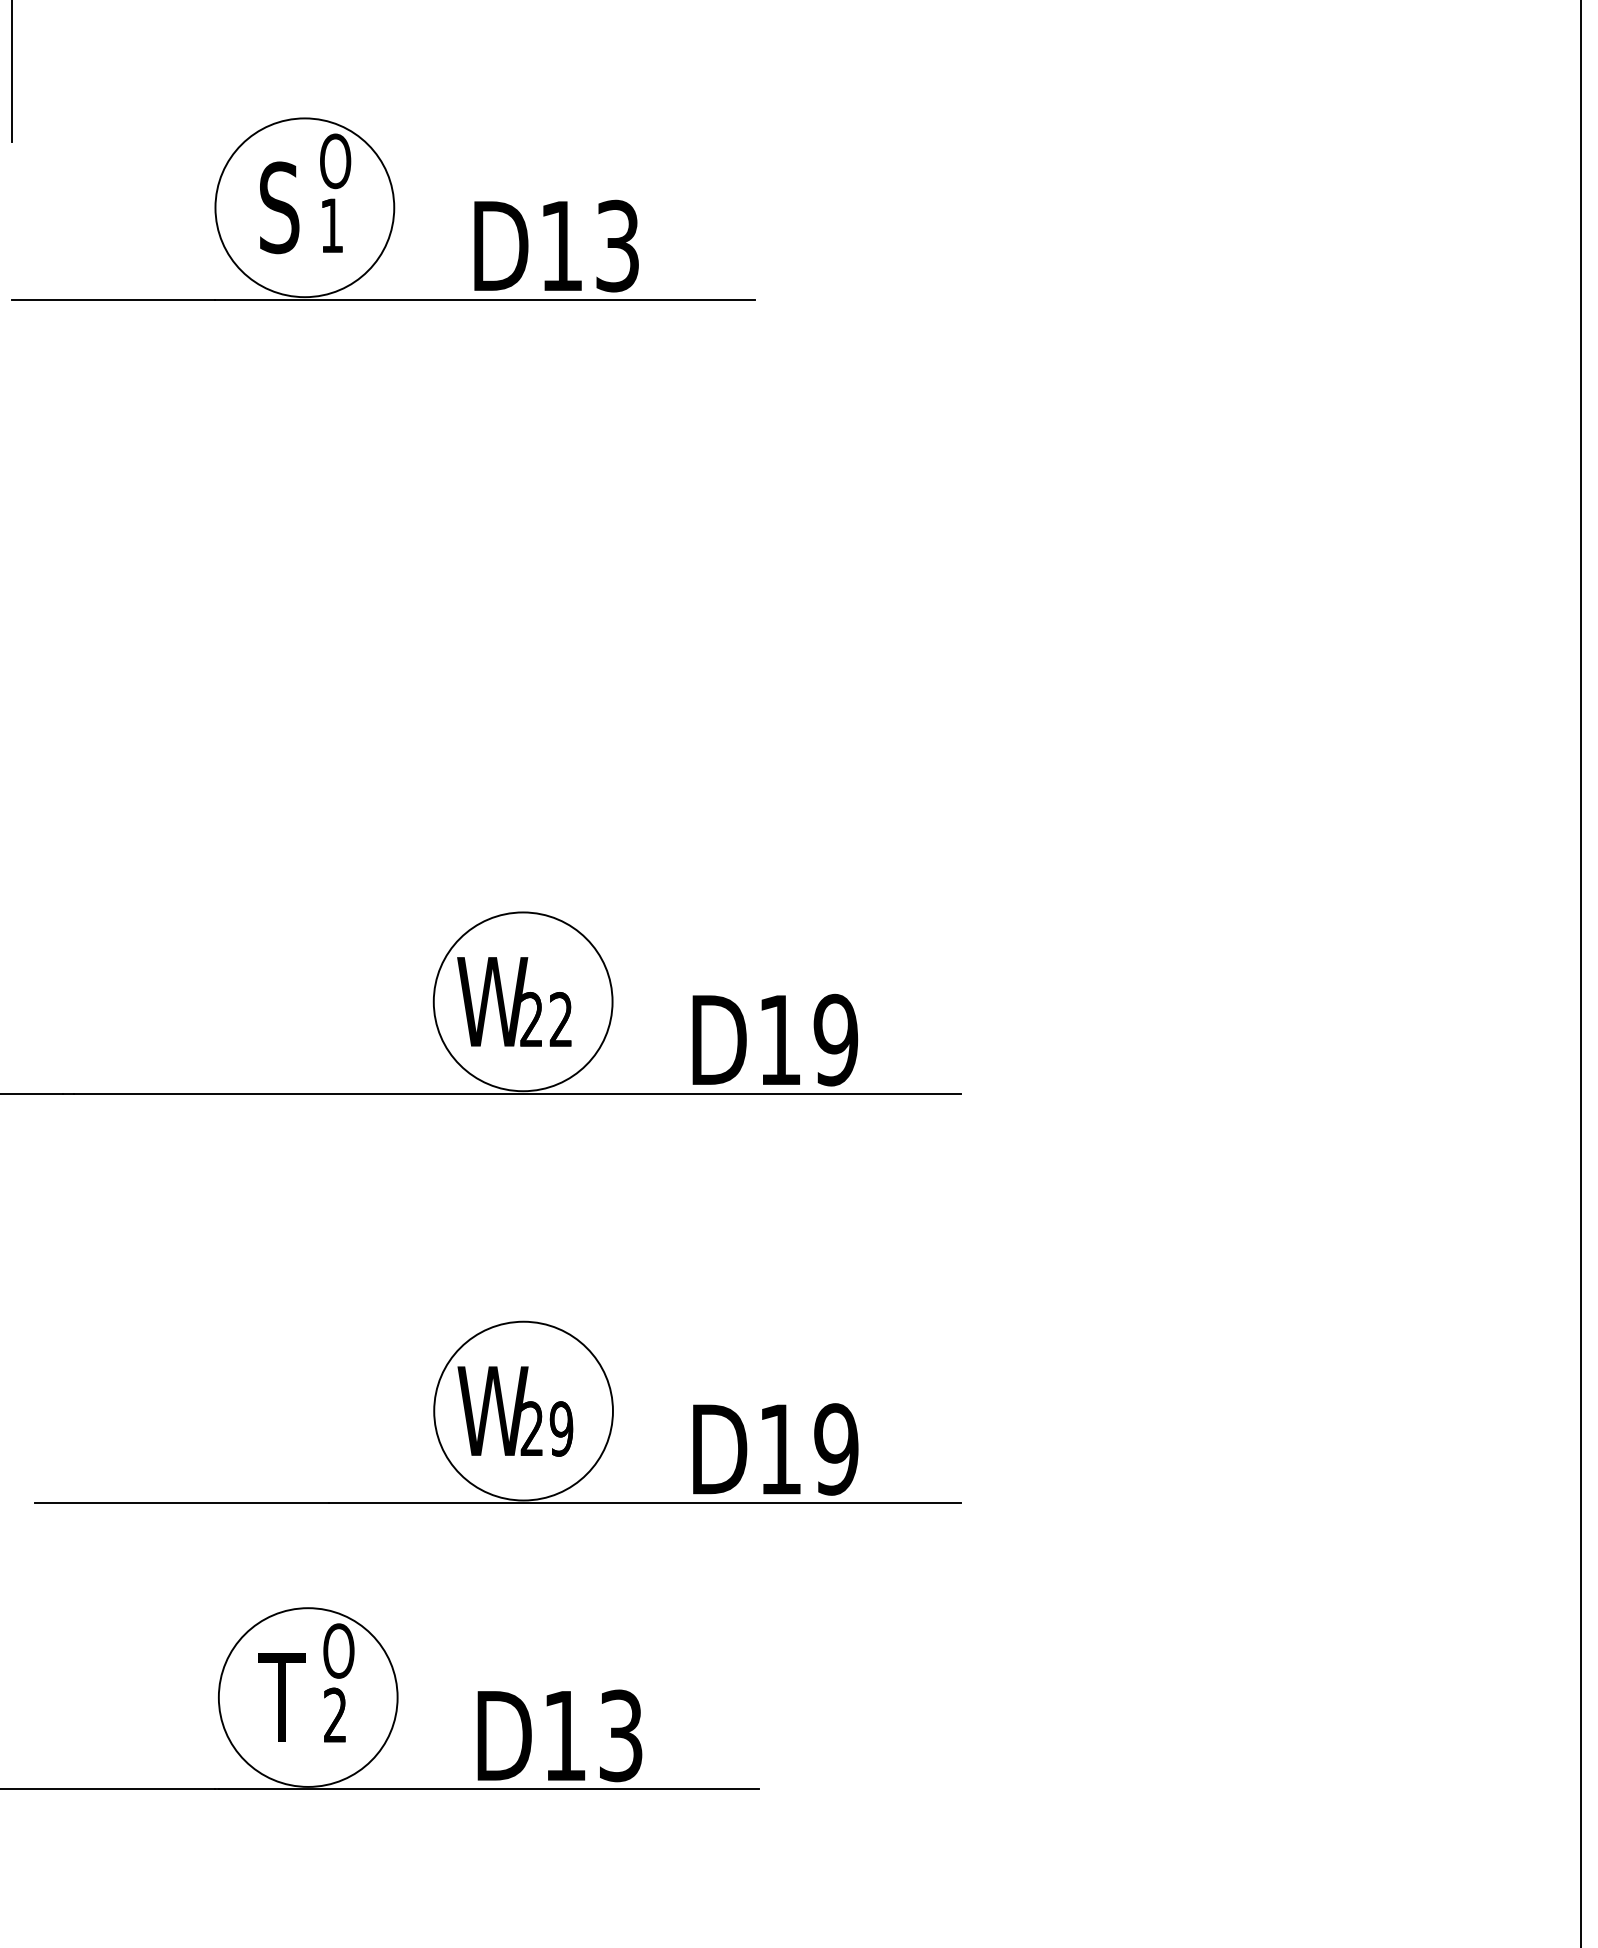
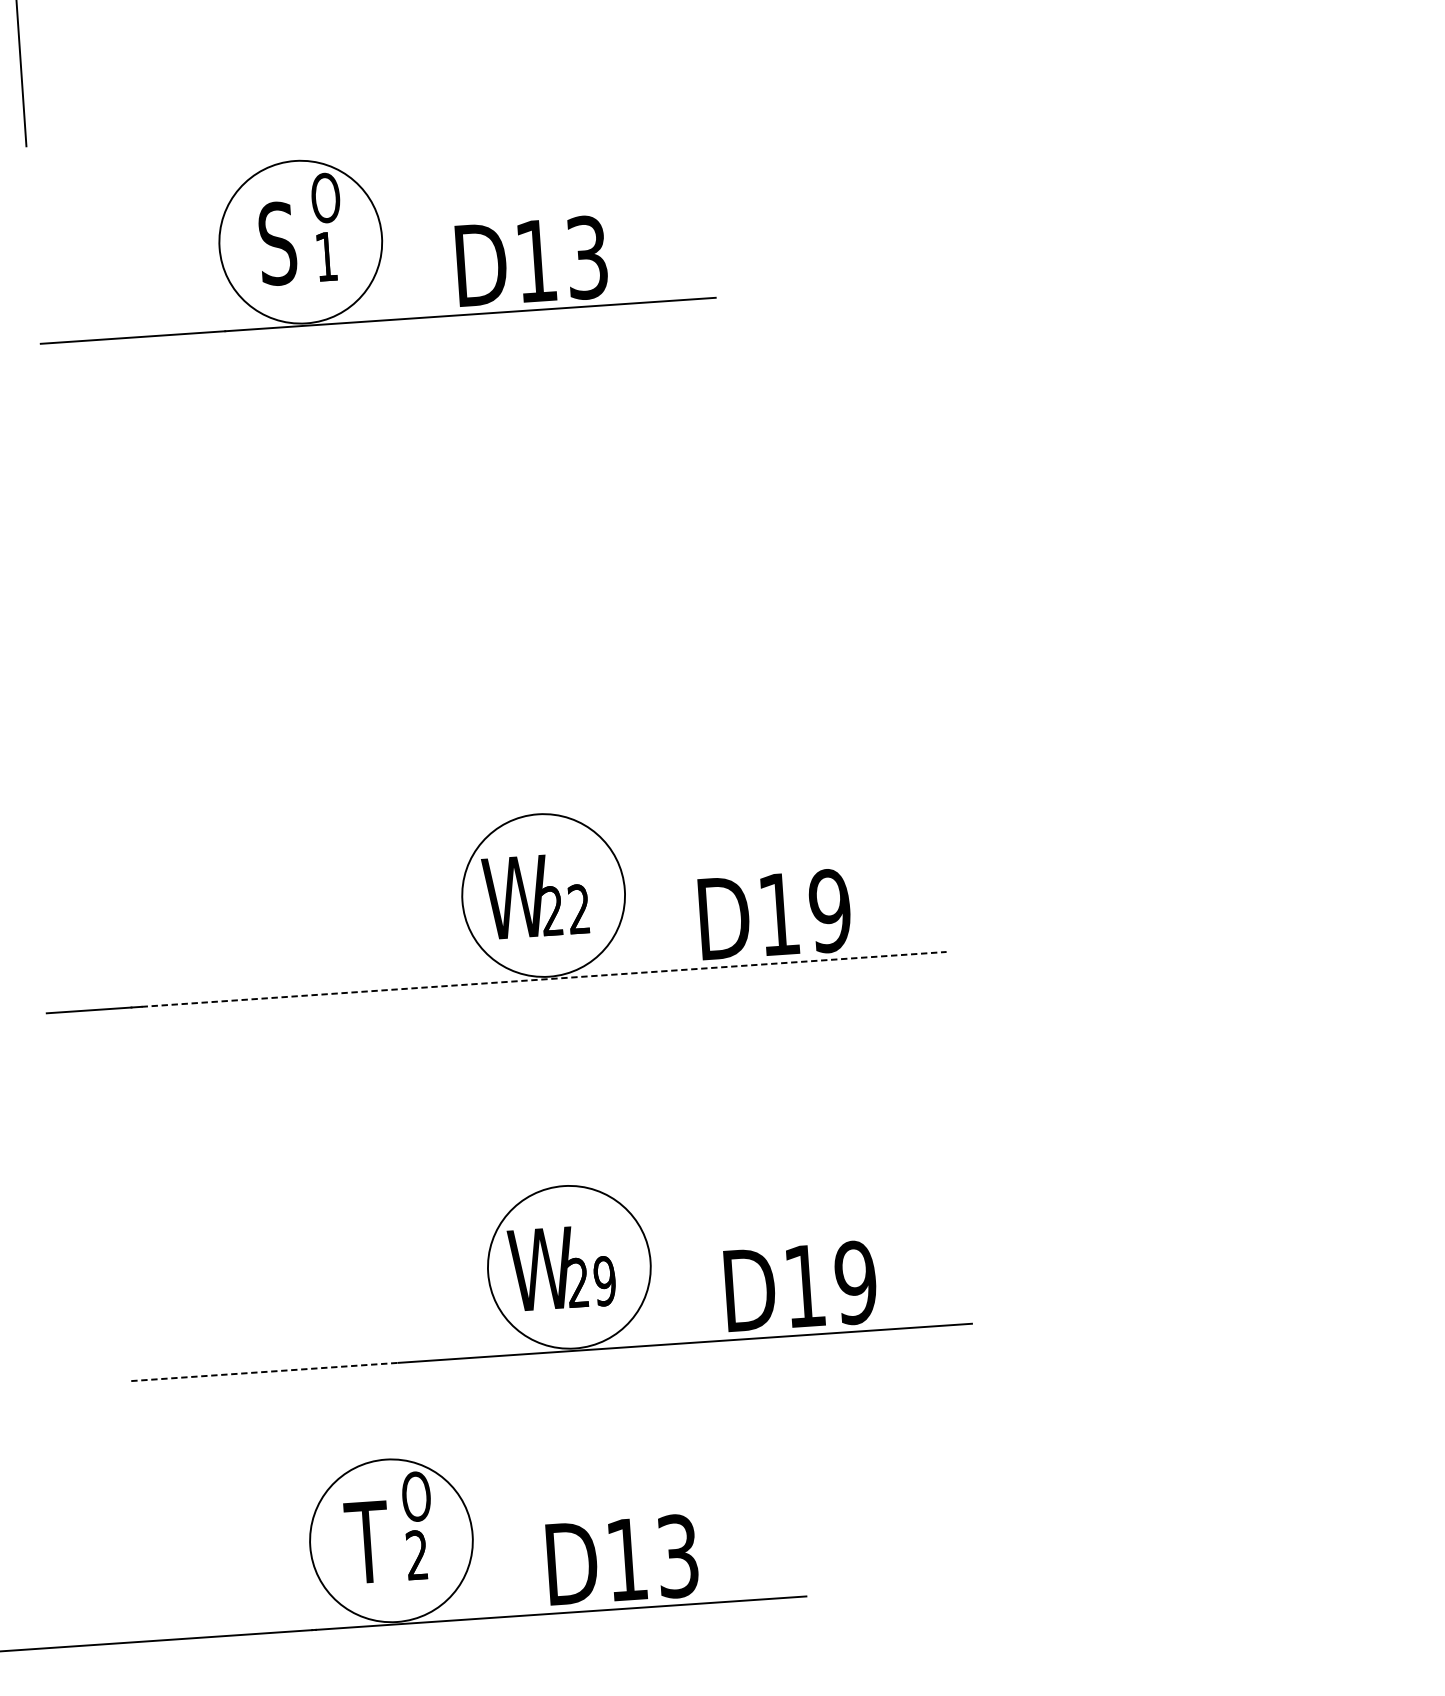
part: (383, 208) -> (372, 237), moved
line: (517, 1093) -> (544, 979), solid -> dashed
line: (182, 1503) -> (265, 1372), solid -> dashed

